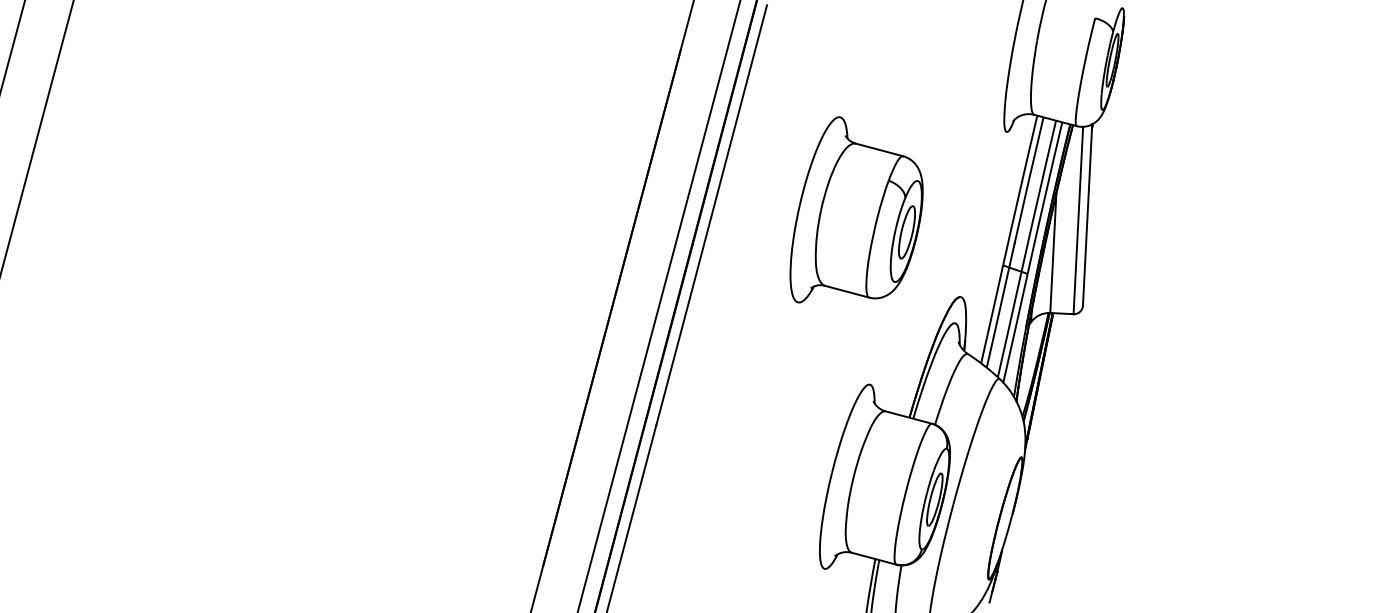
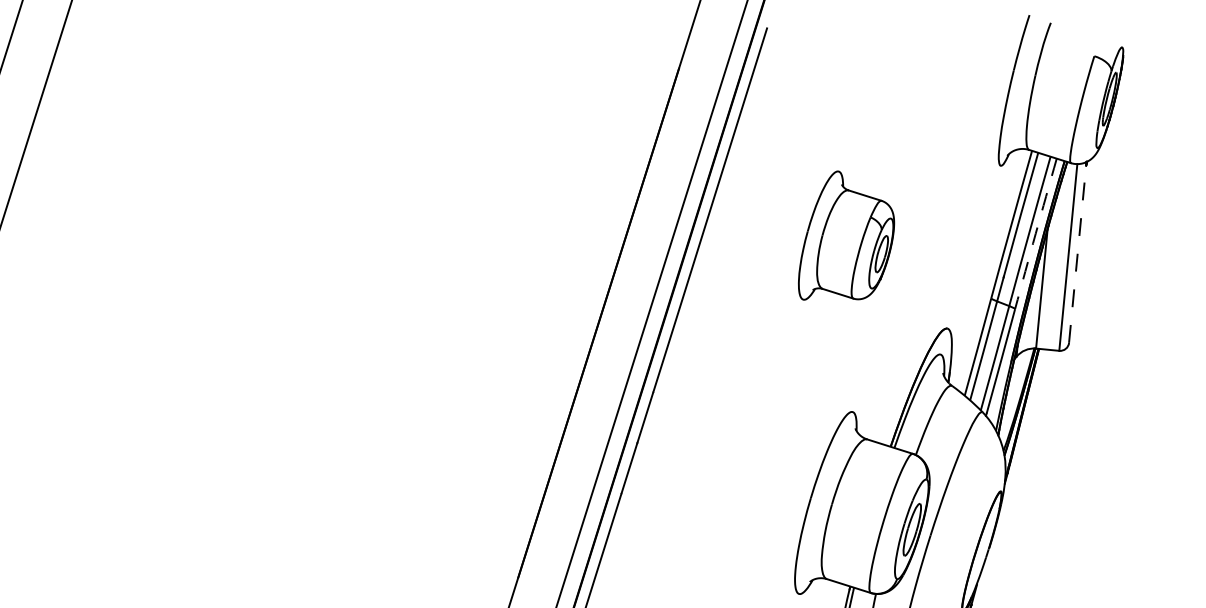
arc: (1044, 198) -> (1035, 233), solid -> dashed
part: (856, 209) -> (847, 236), size x0.7
line: (1087, 215) -> (1077, 252), solid -> dashed

